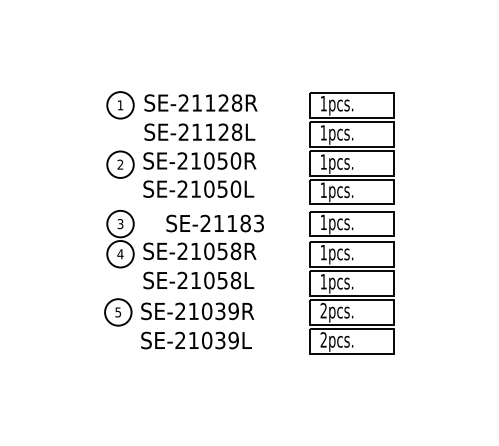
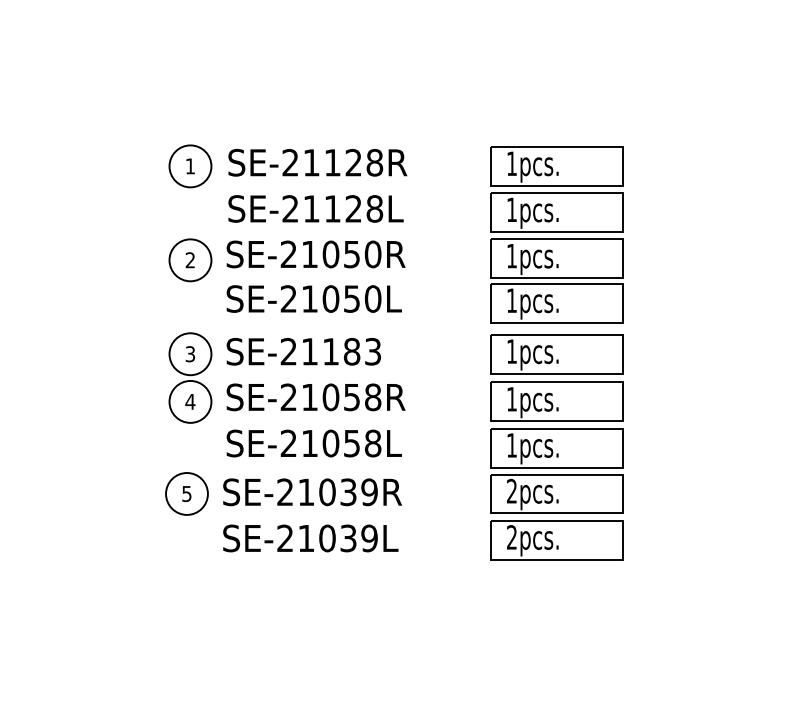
text: (214, 223) -> (302, 351), moved

